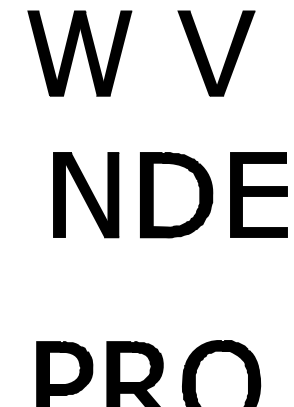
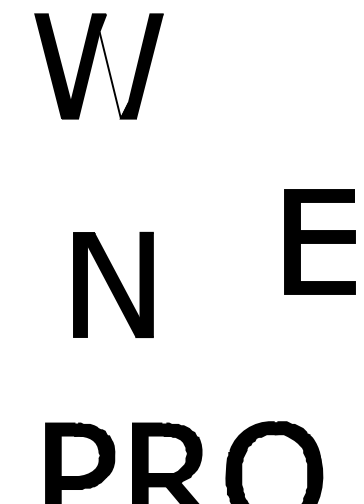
fill: (92, 53) -> (114, 66), removed
part: (207, 57) -> (256, 71), removed
part: (86, 195) -> (113, 285), moved
part: (176, 195) -> (218, 242), removed

